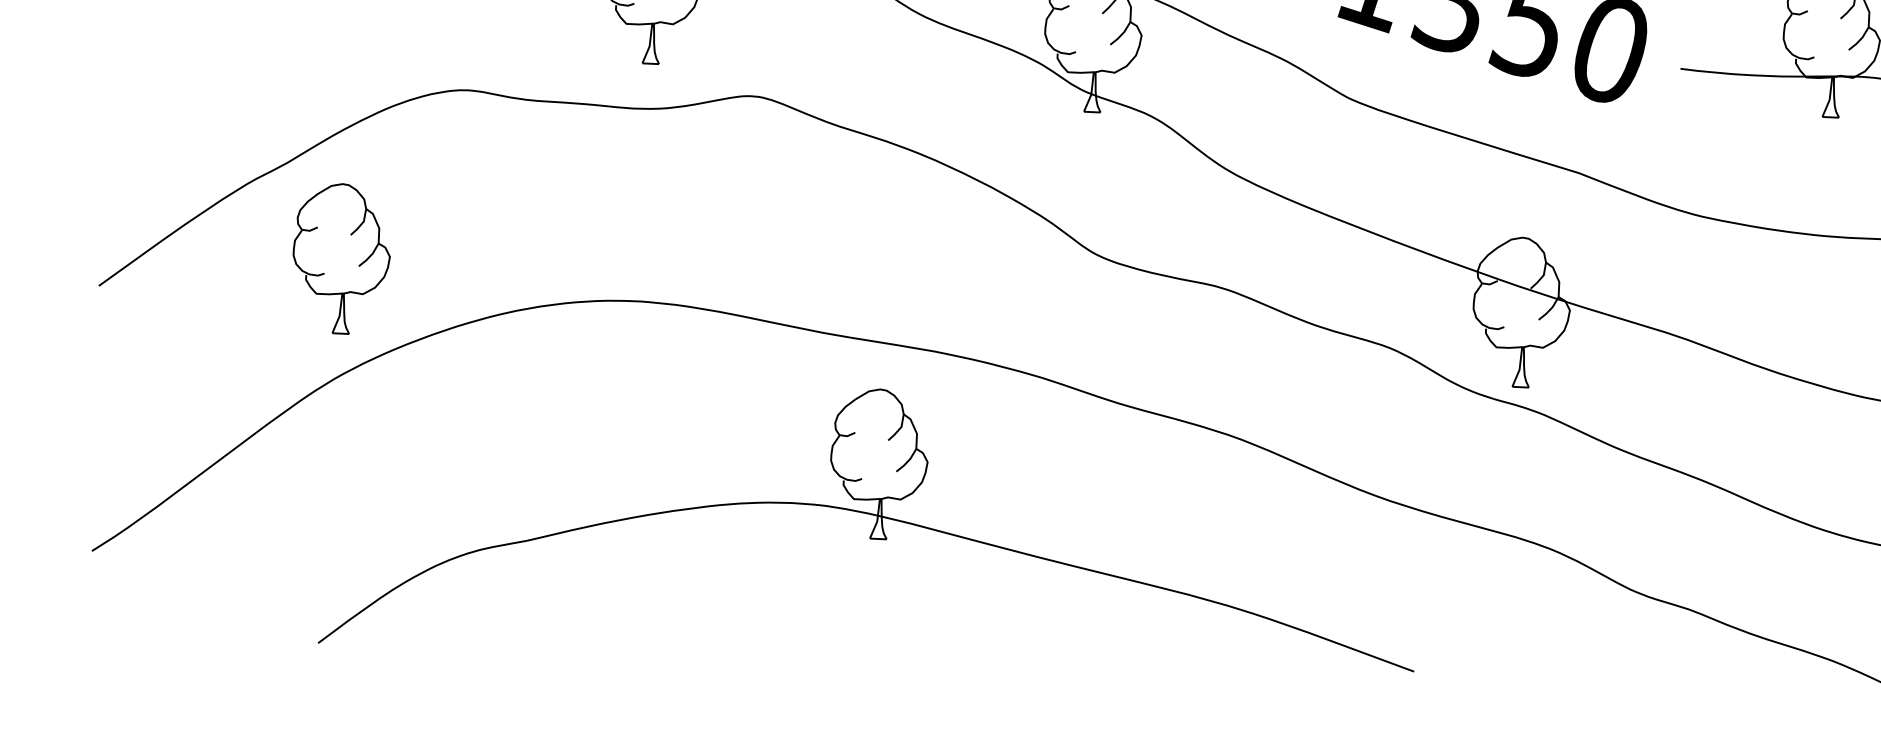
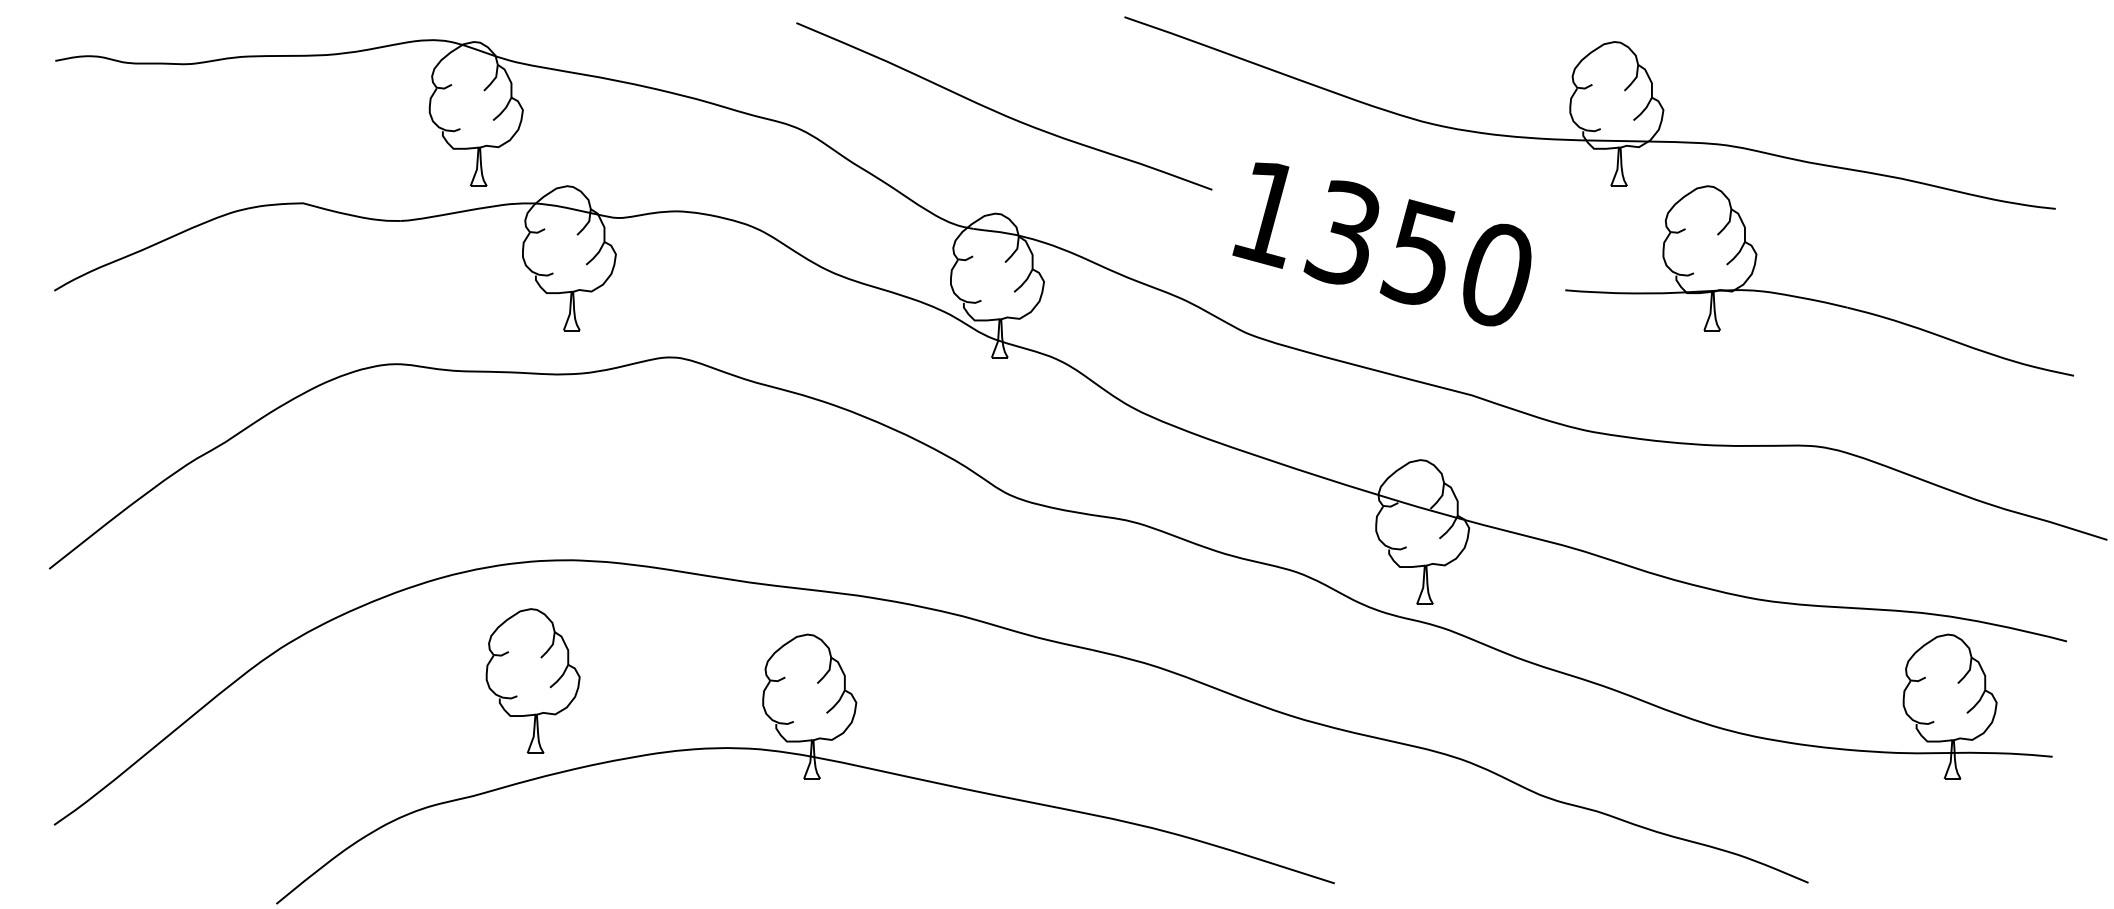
part: (340, 258) -> (532, 680), moved

